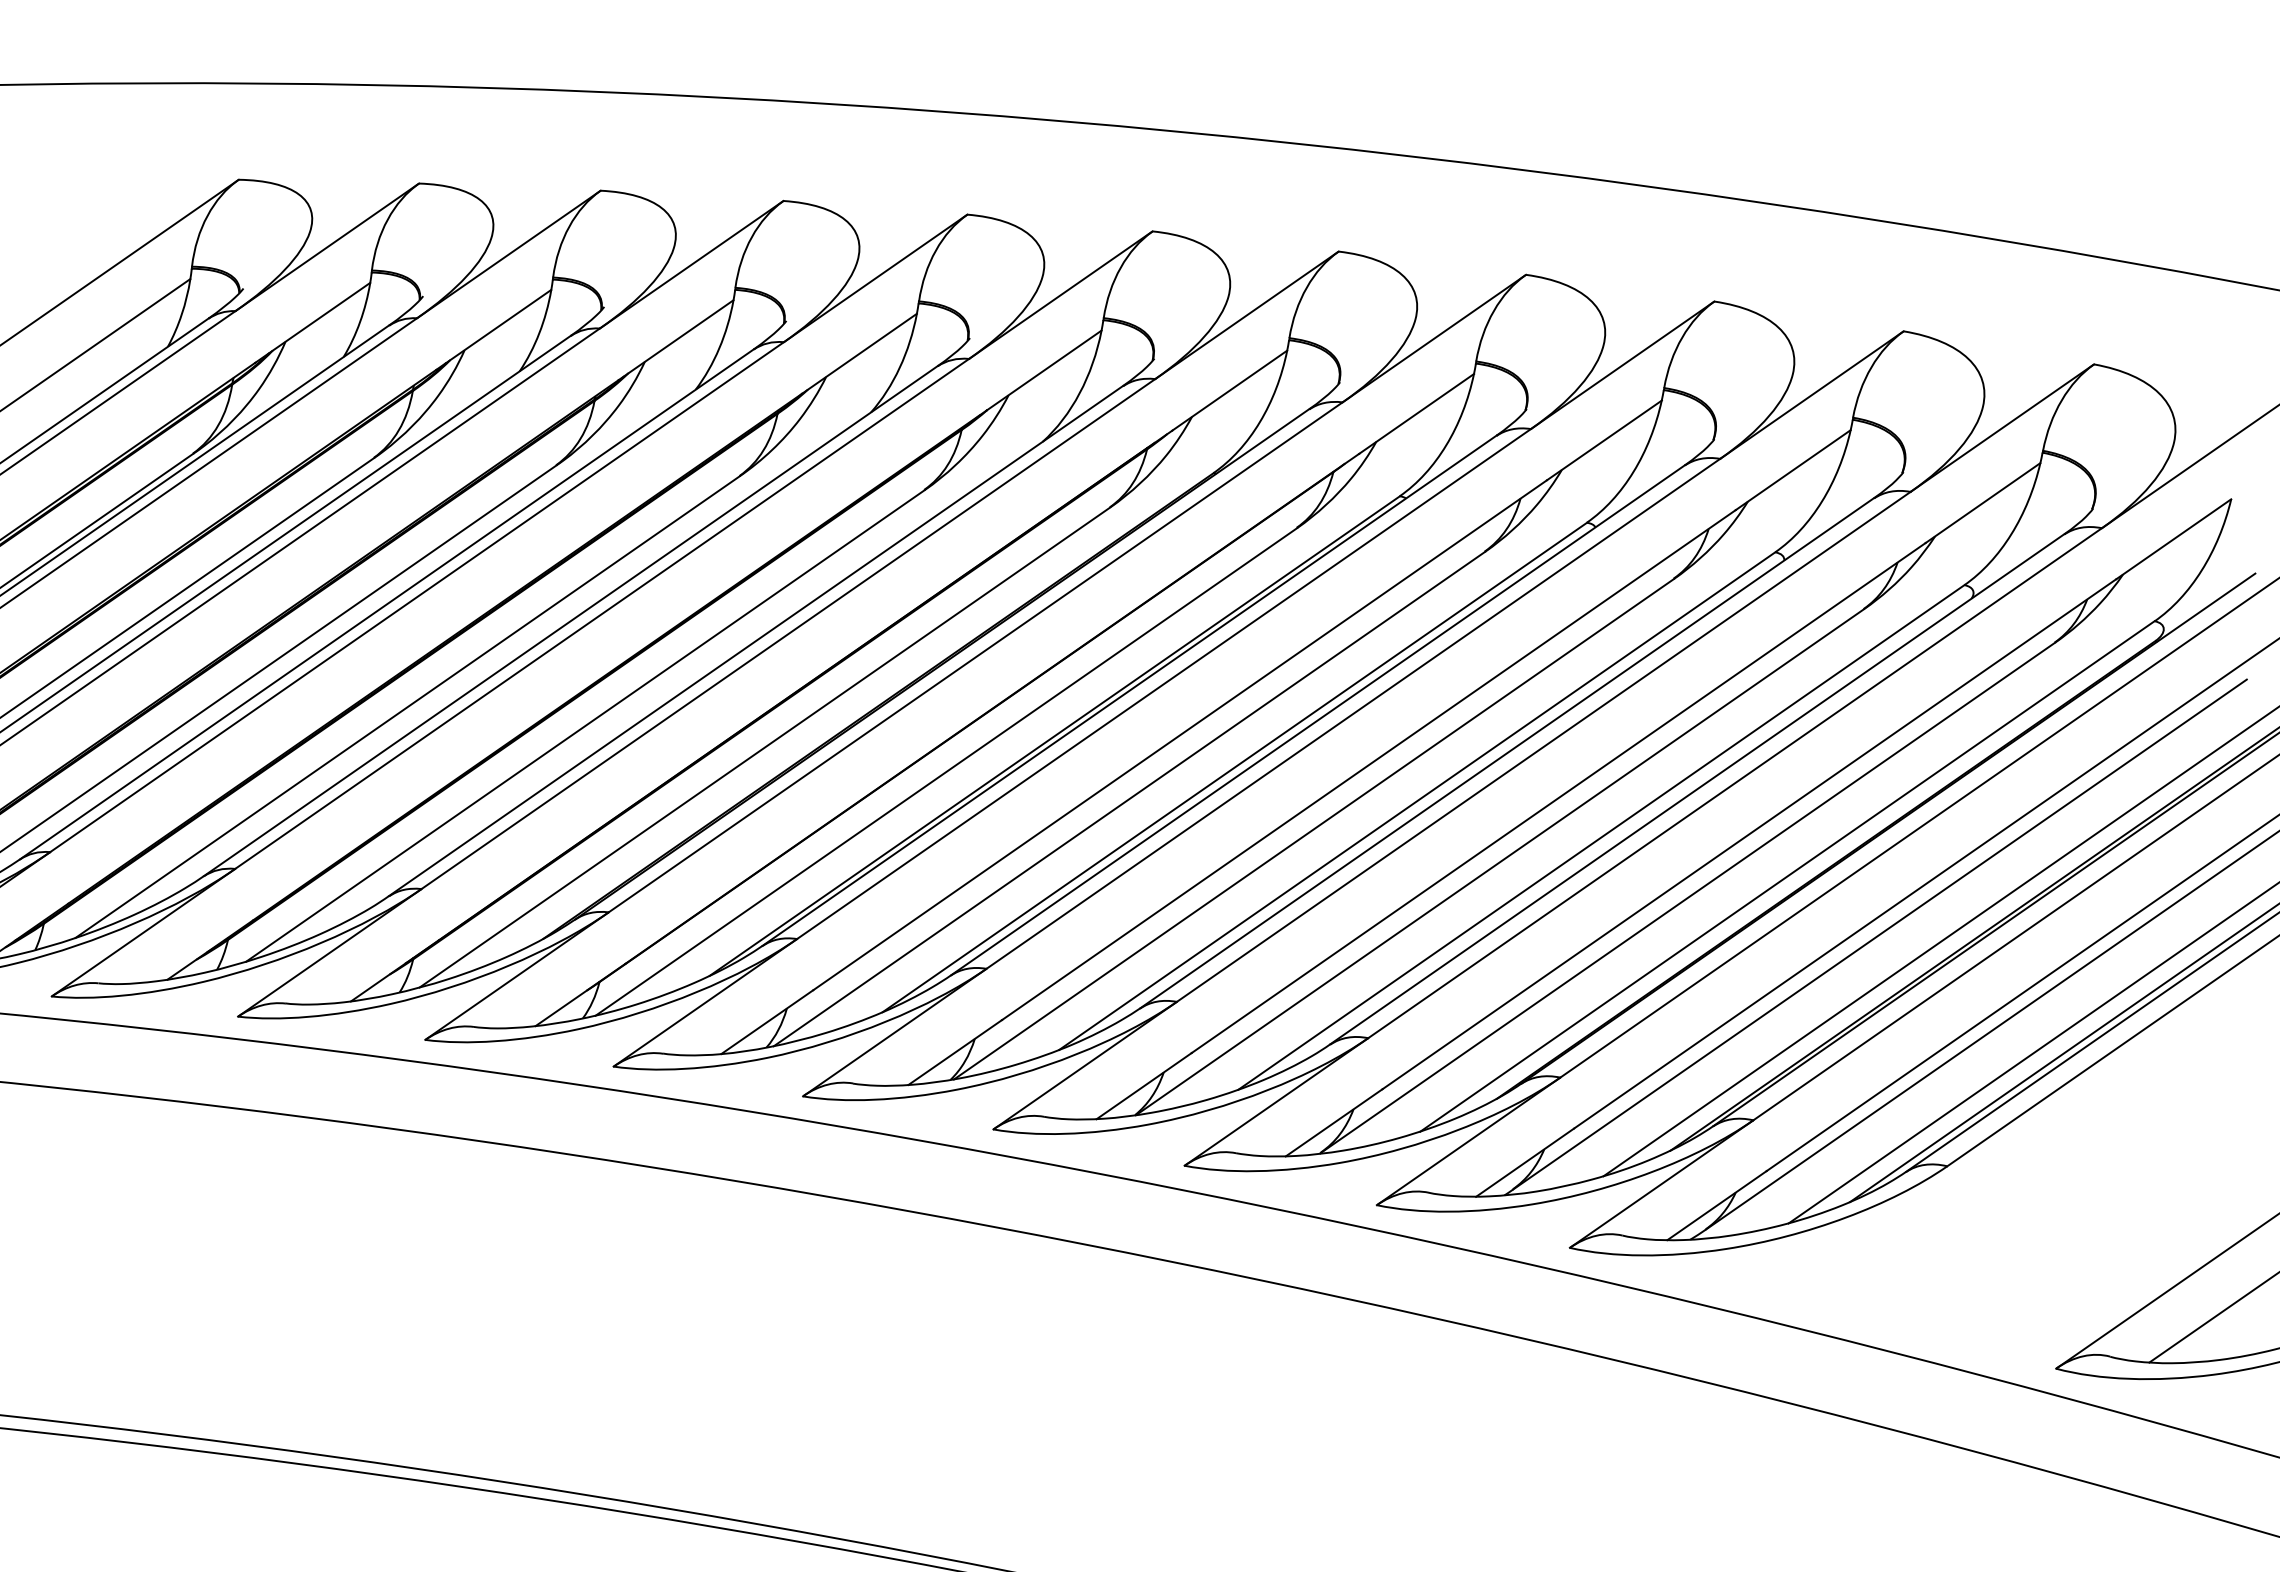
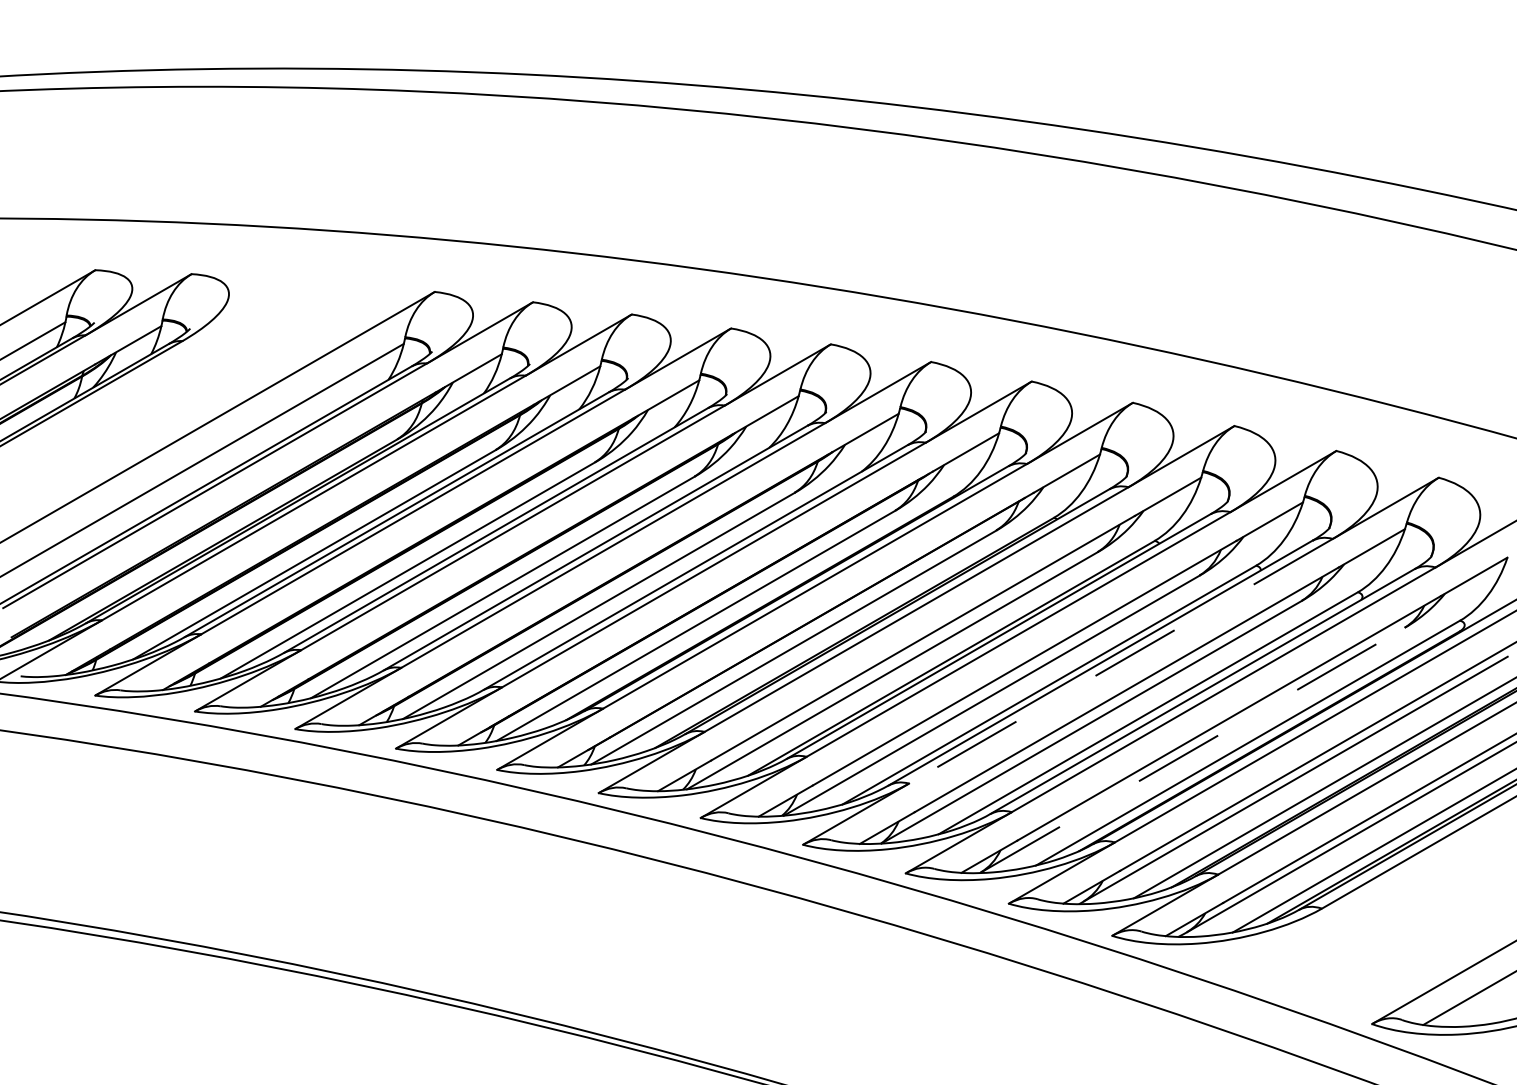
line: (1542, 747) -> (1120, 661), solid -> dashed
line: (1687, 898) -> (1192, 750), solid -> dashed

